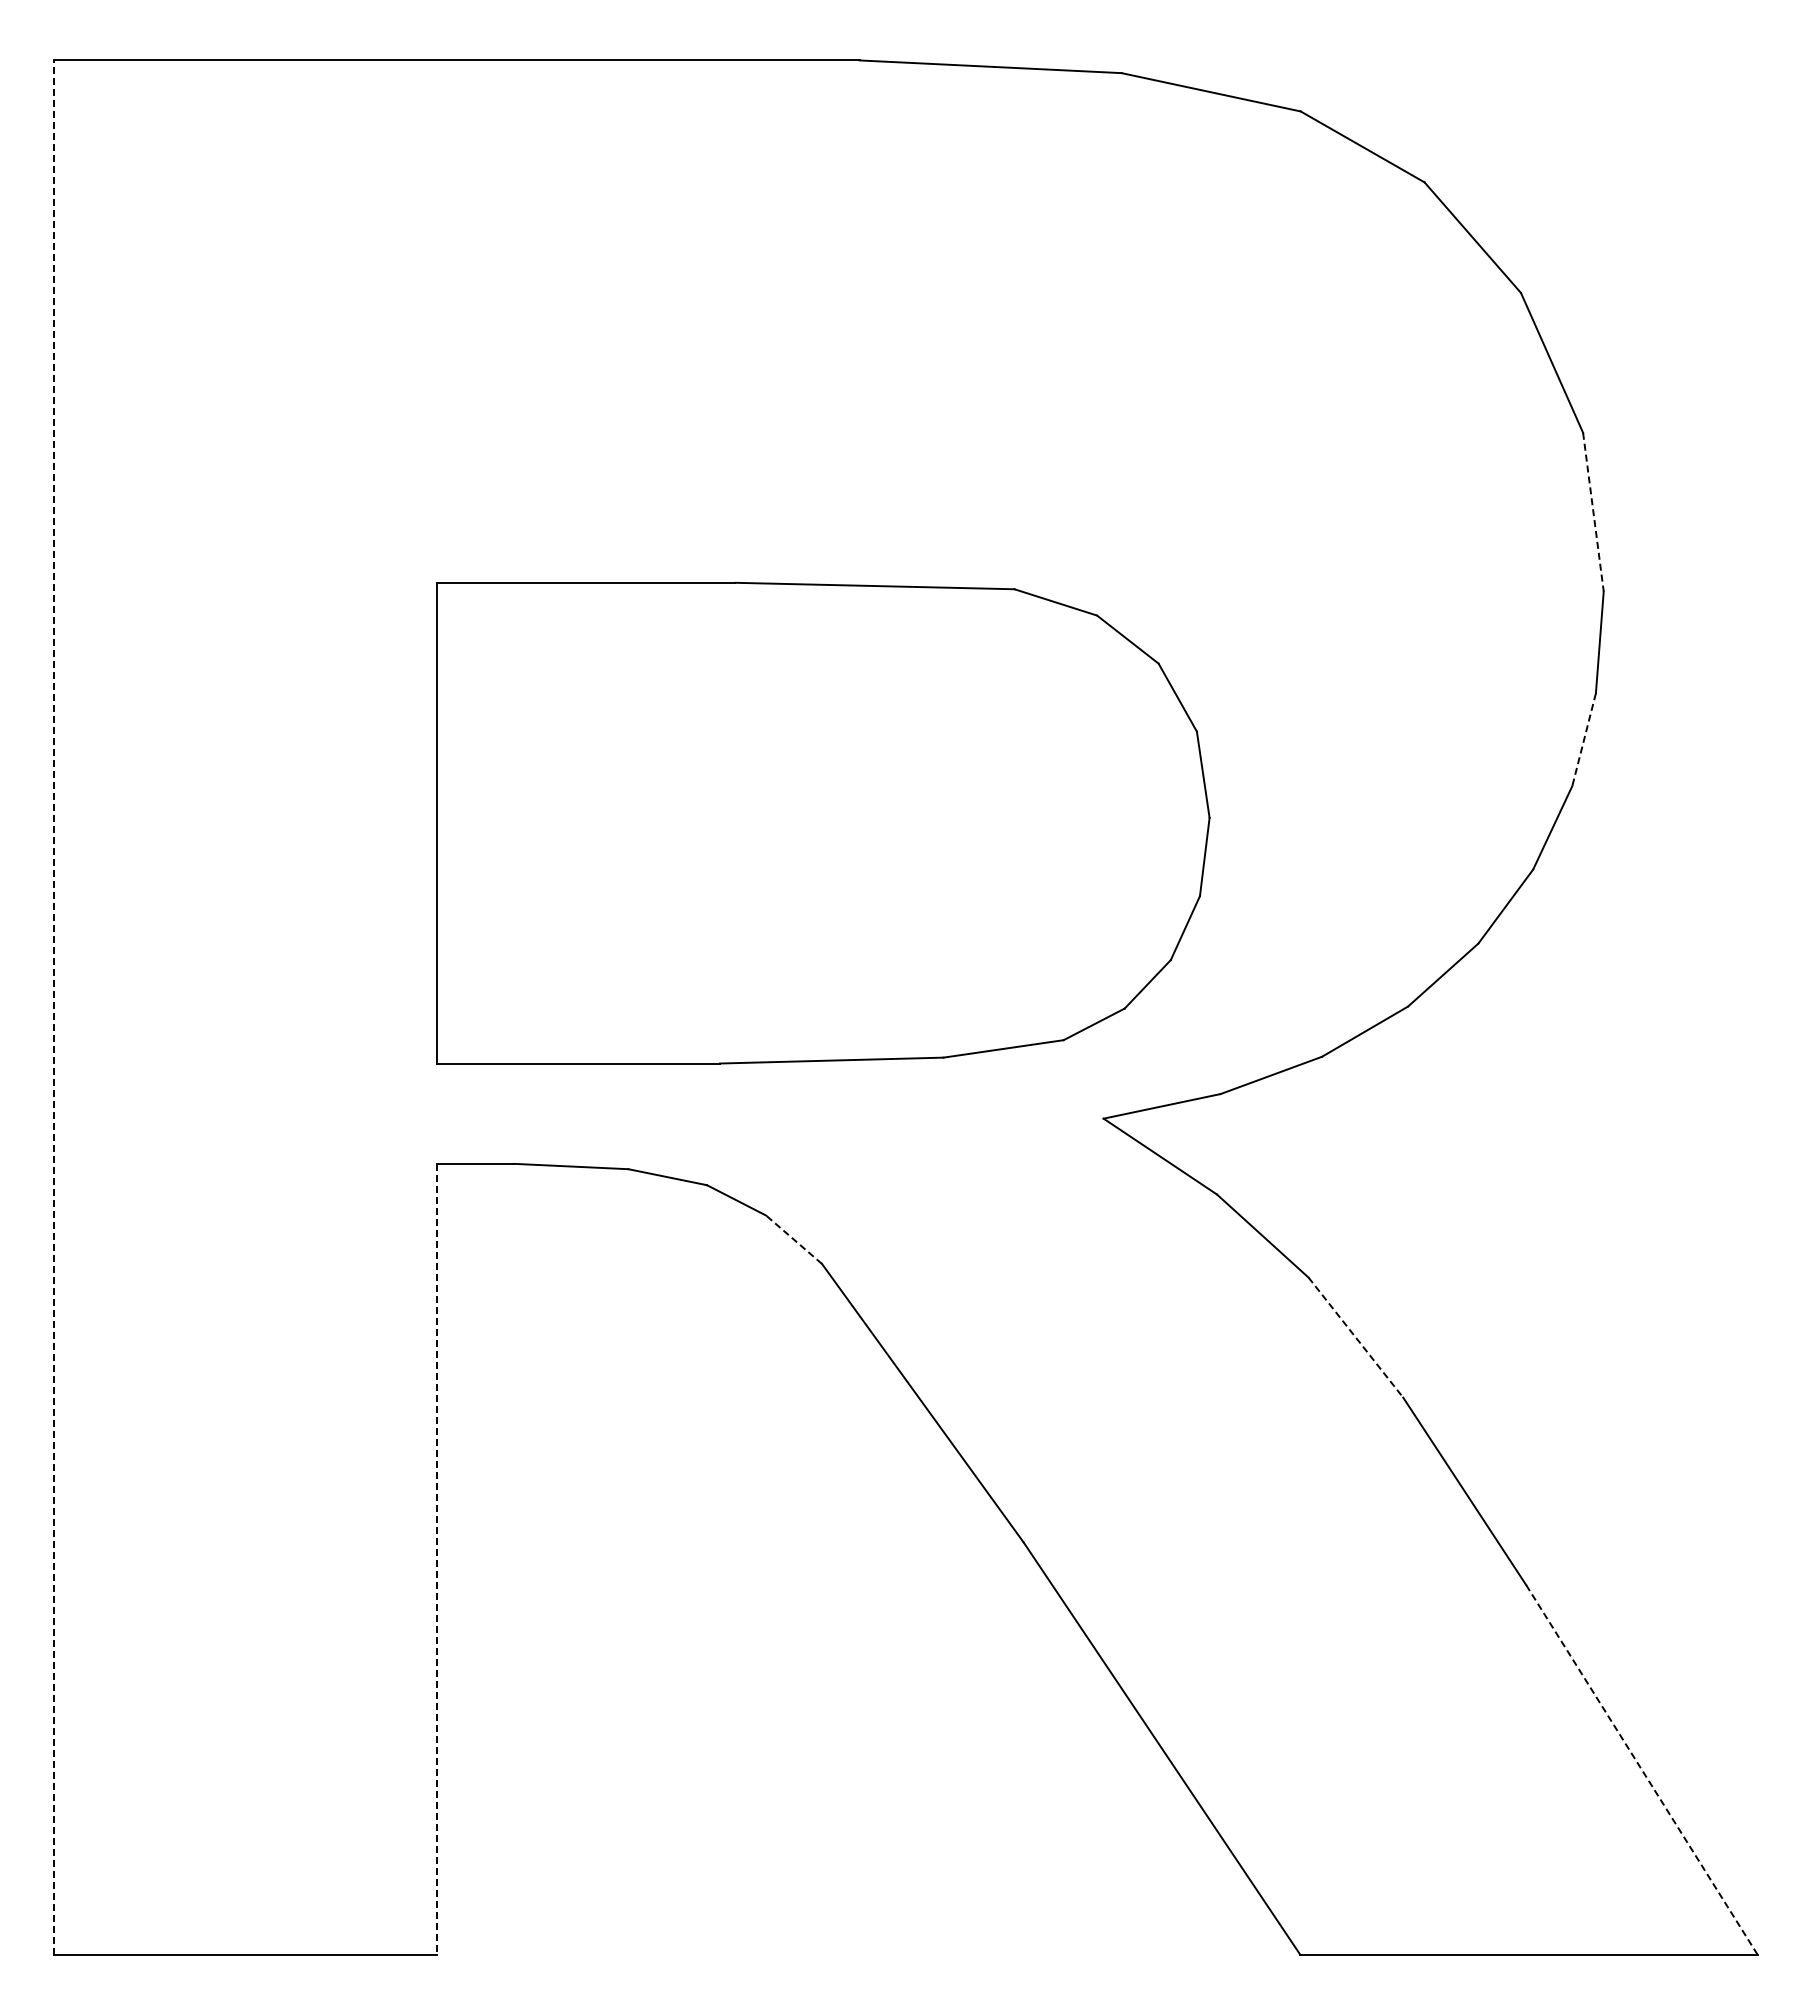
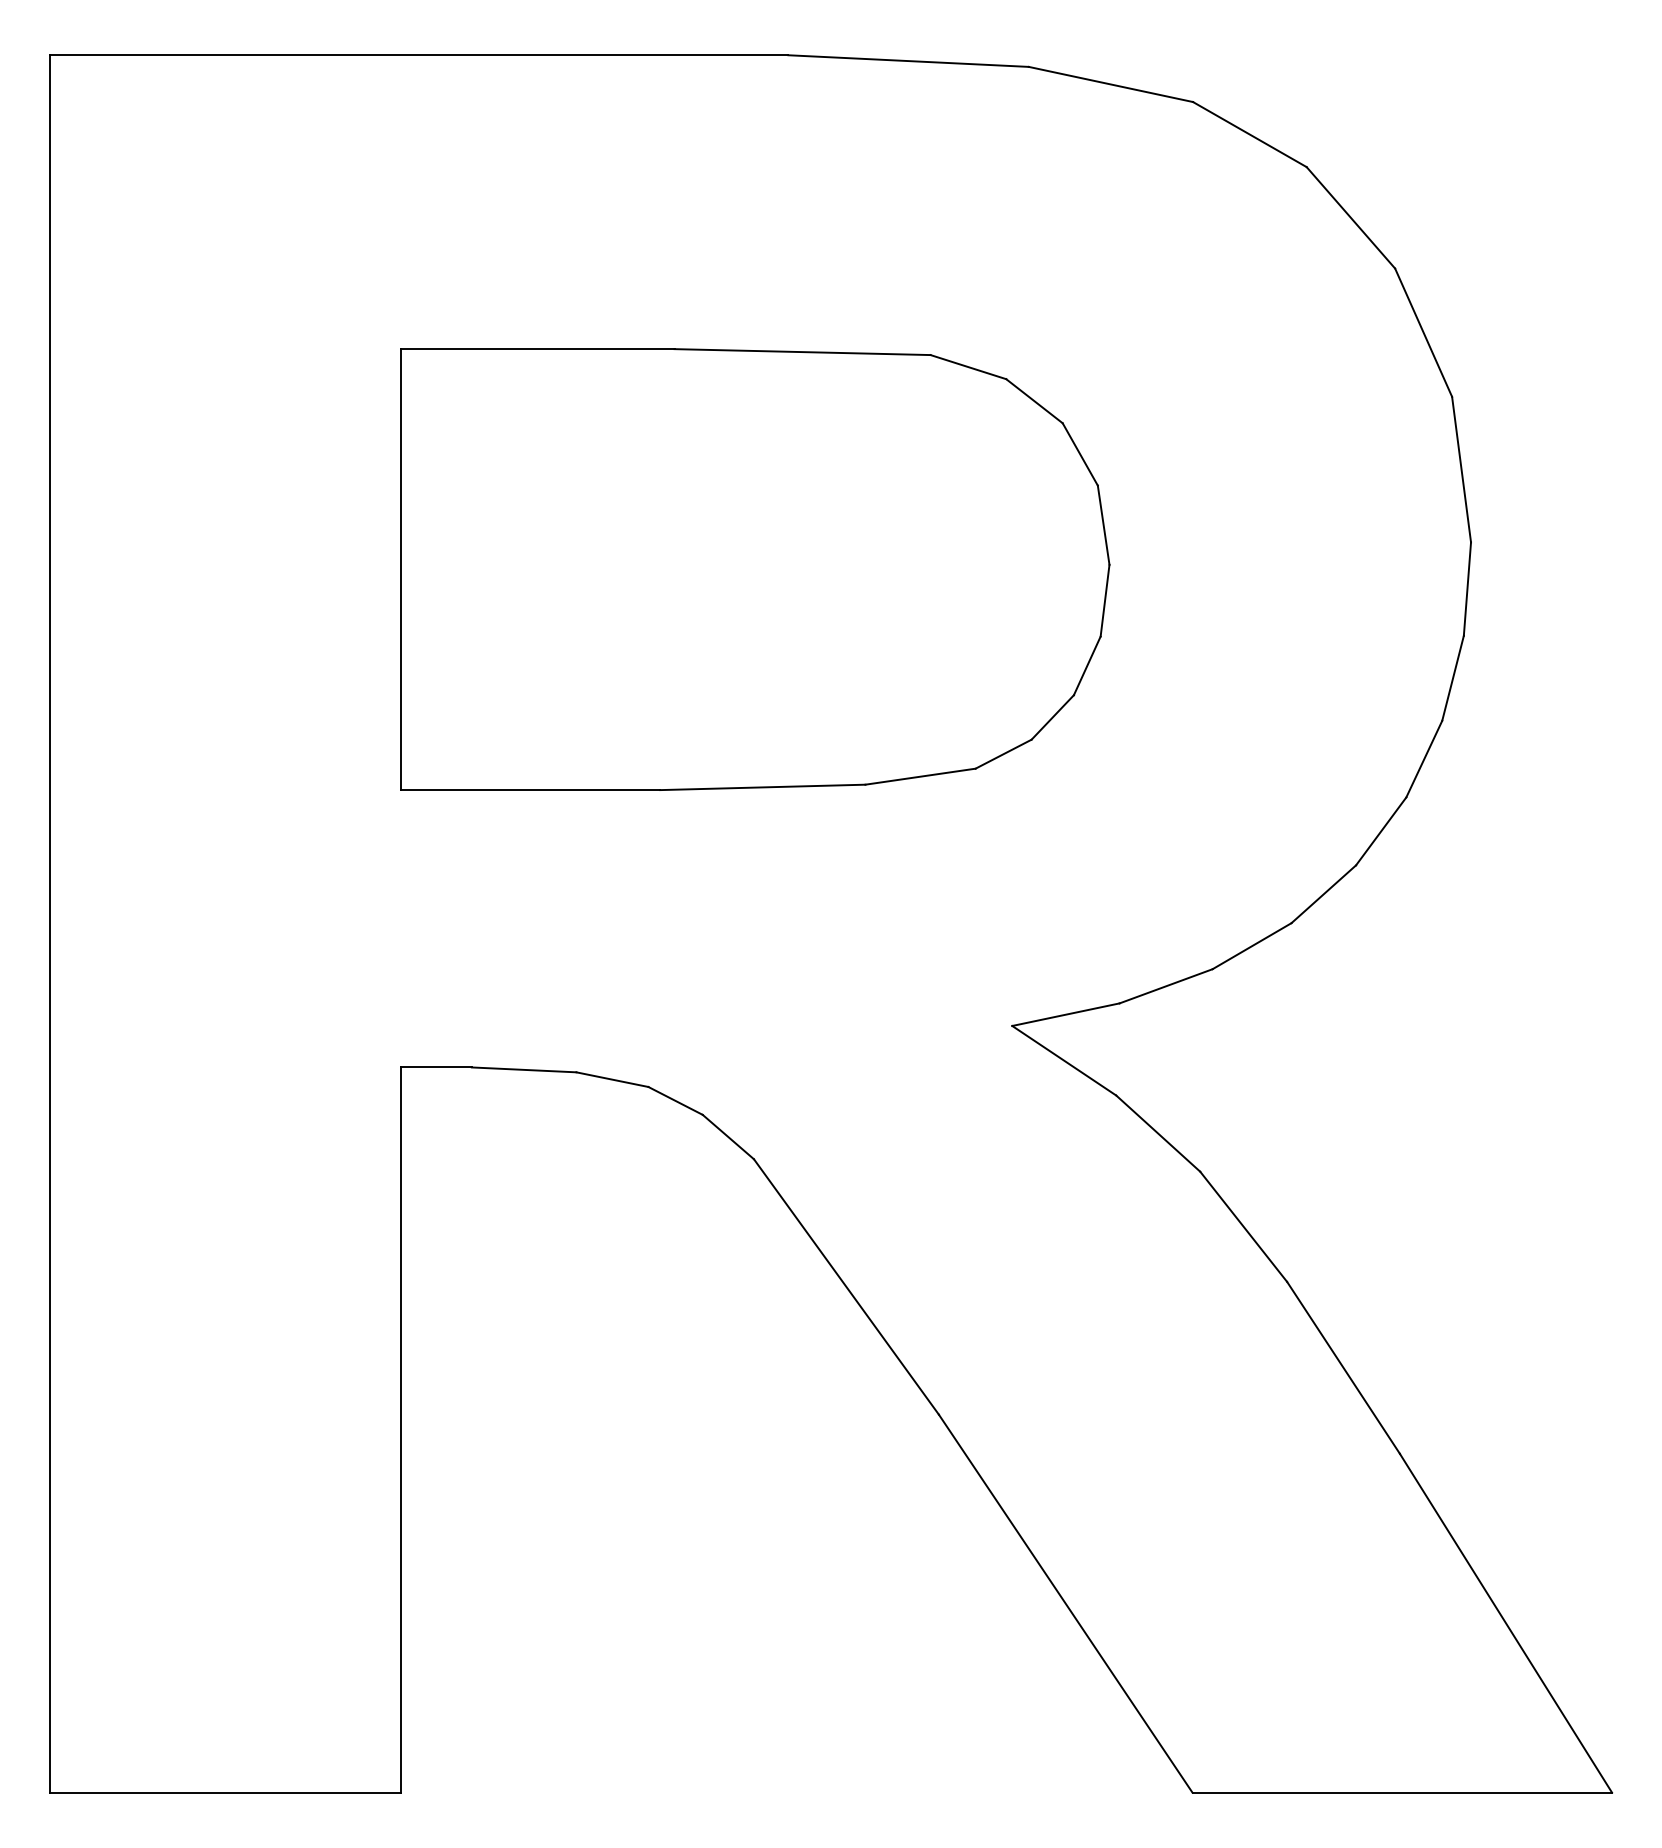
line: (1593, 512) -> (1461, 469), dashed -> solid
line: (1584, 739) -> (1453, 678), dashed -> solid
part: (823, 822) -> (755, 569), moved
line: (54, 1007) -> (49, 924), dashed -> solid
line: (794, 1239) -> (728, 1136), dashed -> solid
line: (1356, 1338) -> (1244, 1227), dashed -> solid
line: (436, 1559) -> (400, 1430), dashed -> solid
line: (1641, 1769) -> (1505, 1622), dashed -> solid

